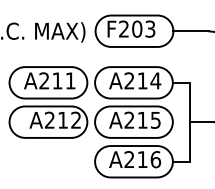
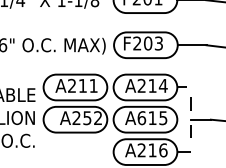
text: (63, 120) -> (87, 118), A212 -> A252
text: (129, 120) -> (141, 118), A215 -> A615
line: (190, 121) -> (191, 119), solid -> dashed

